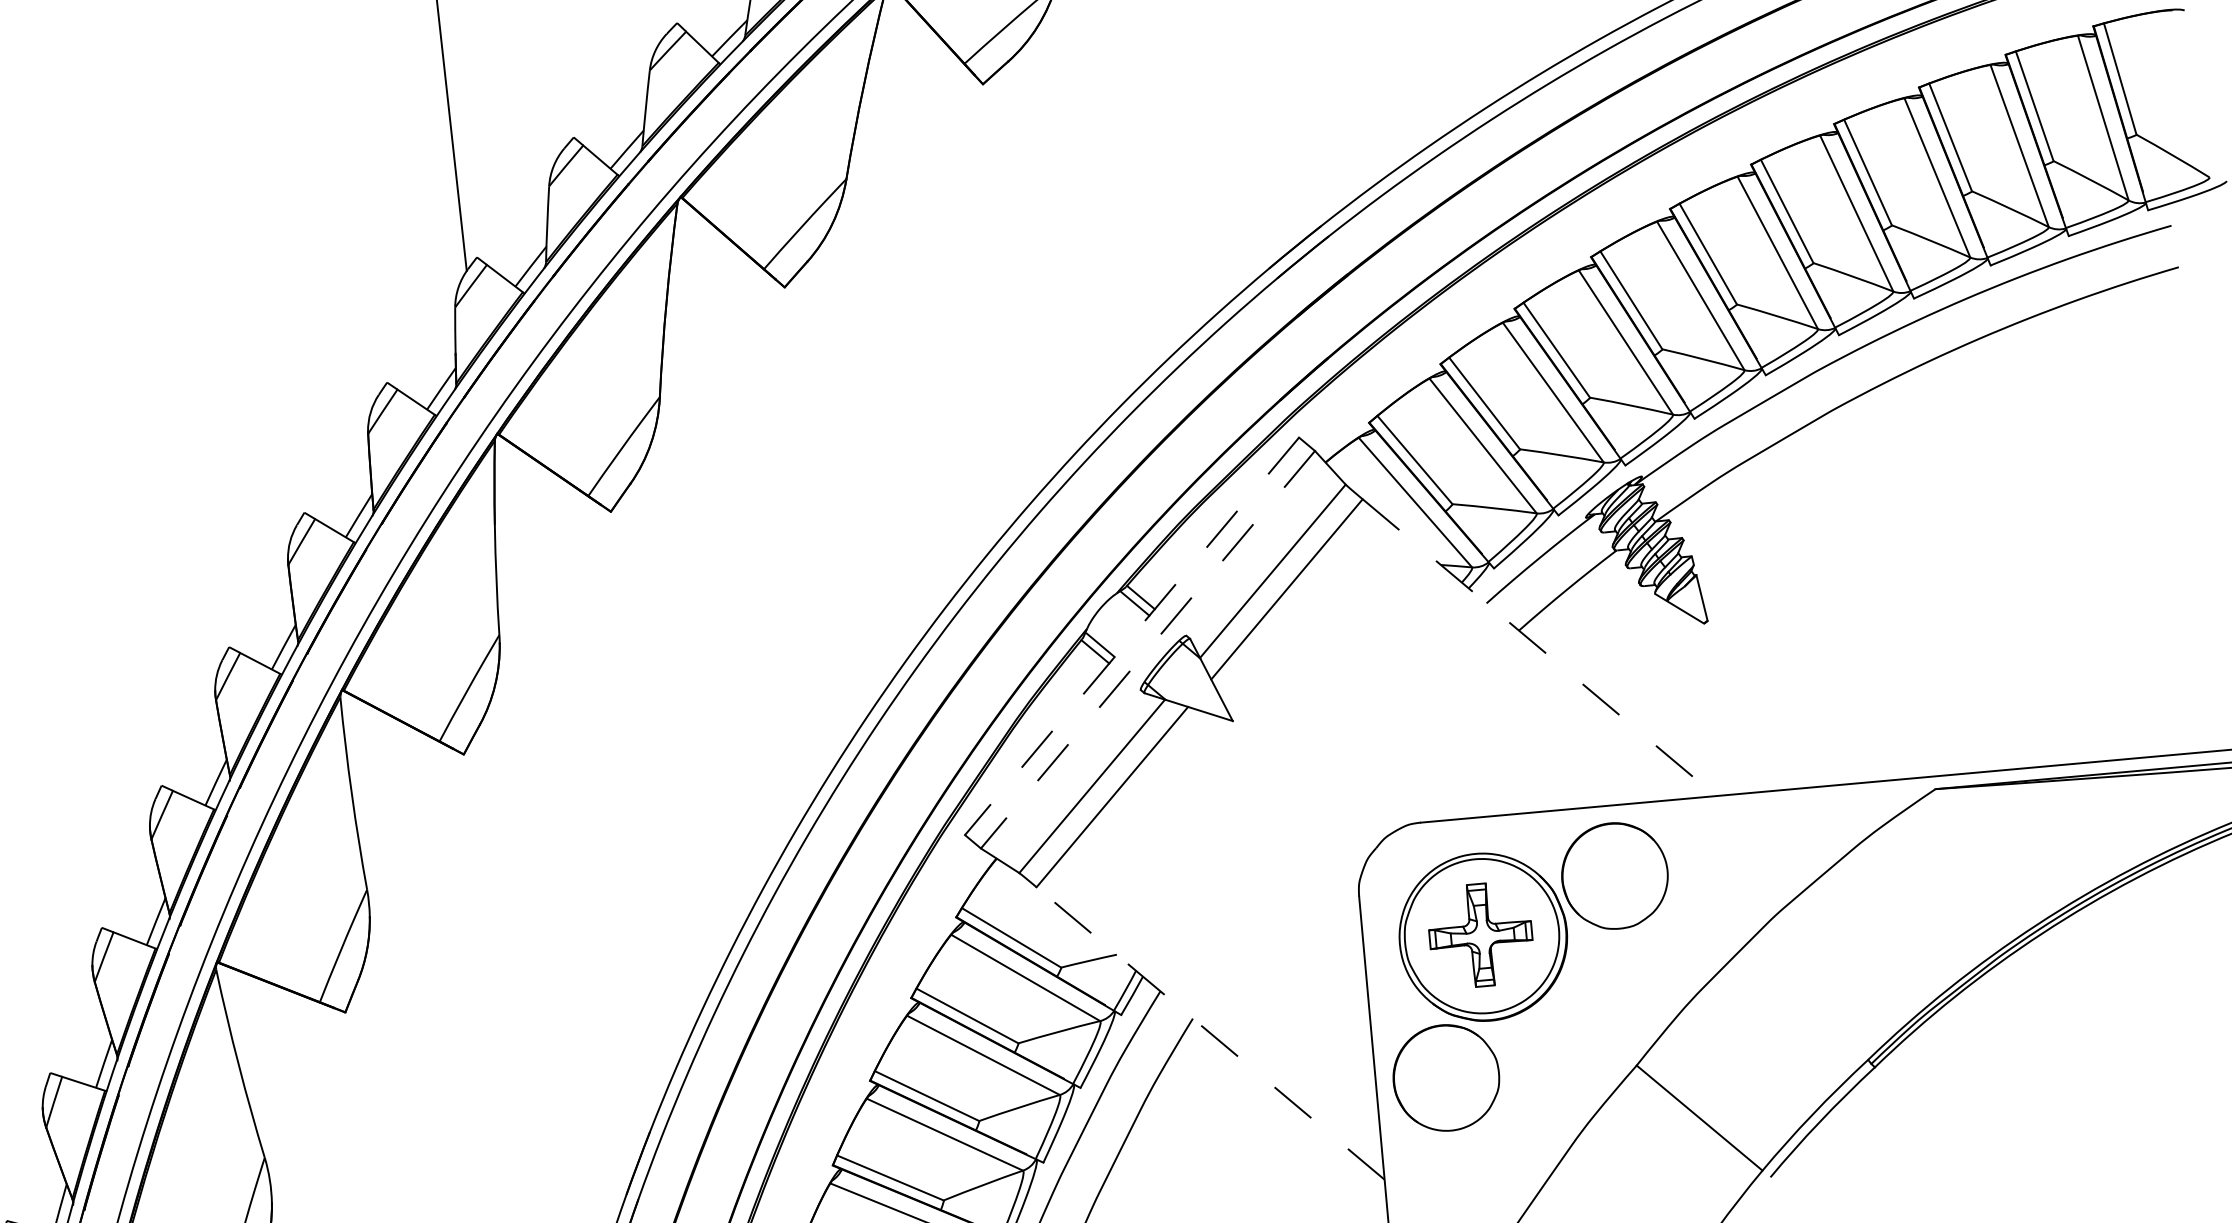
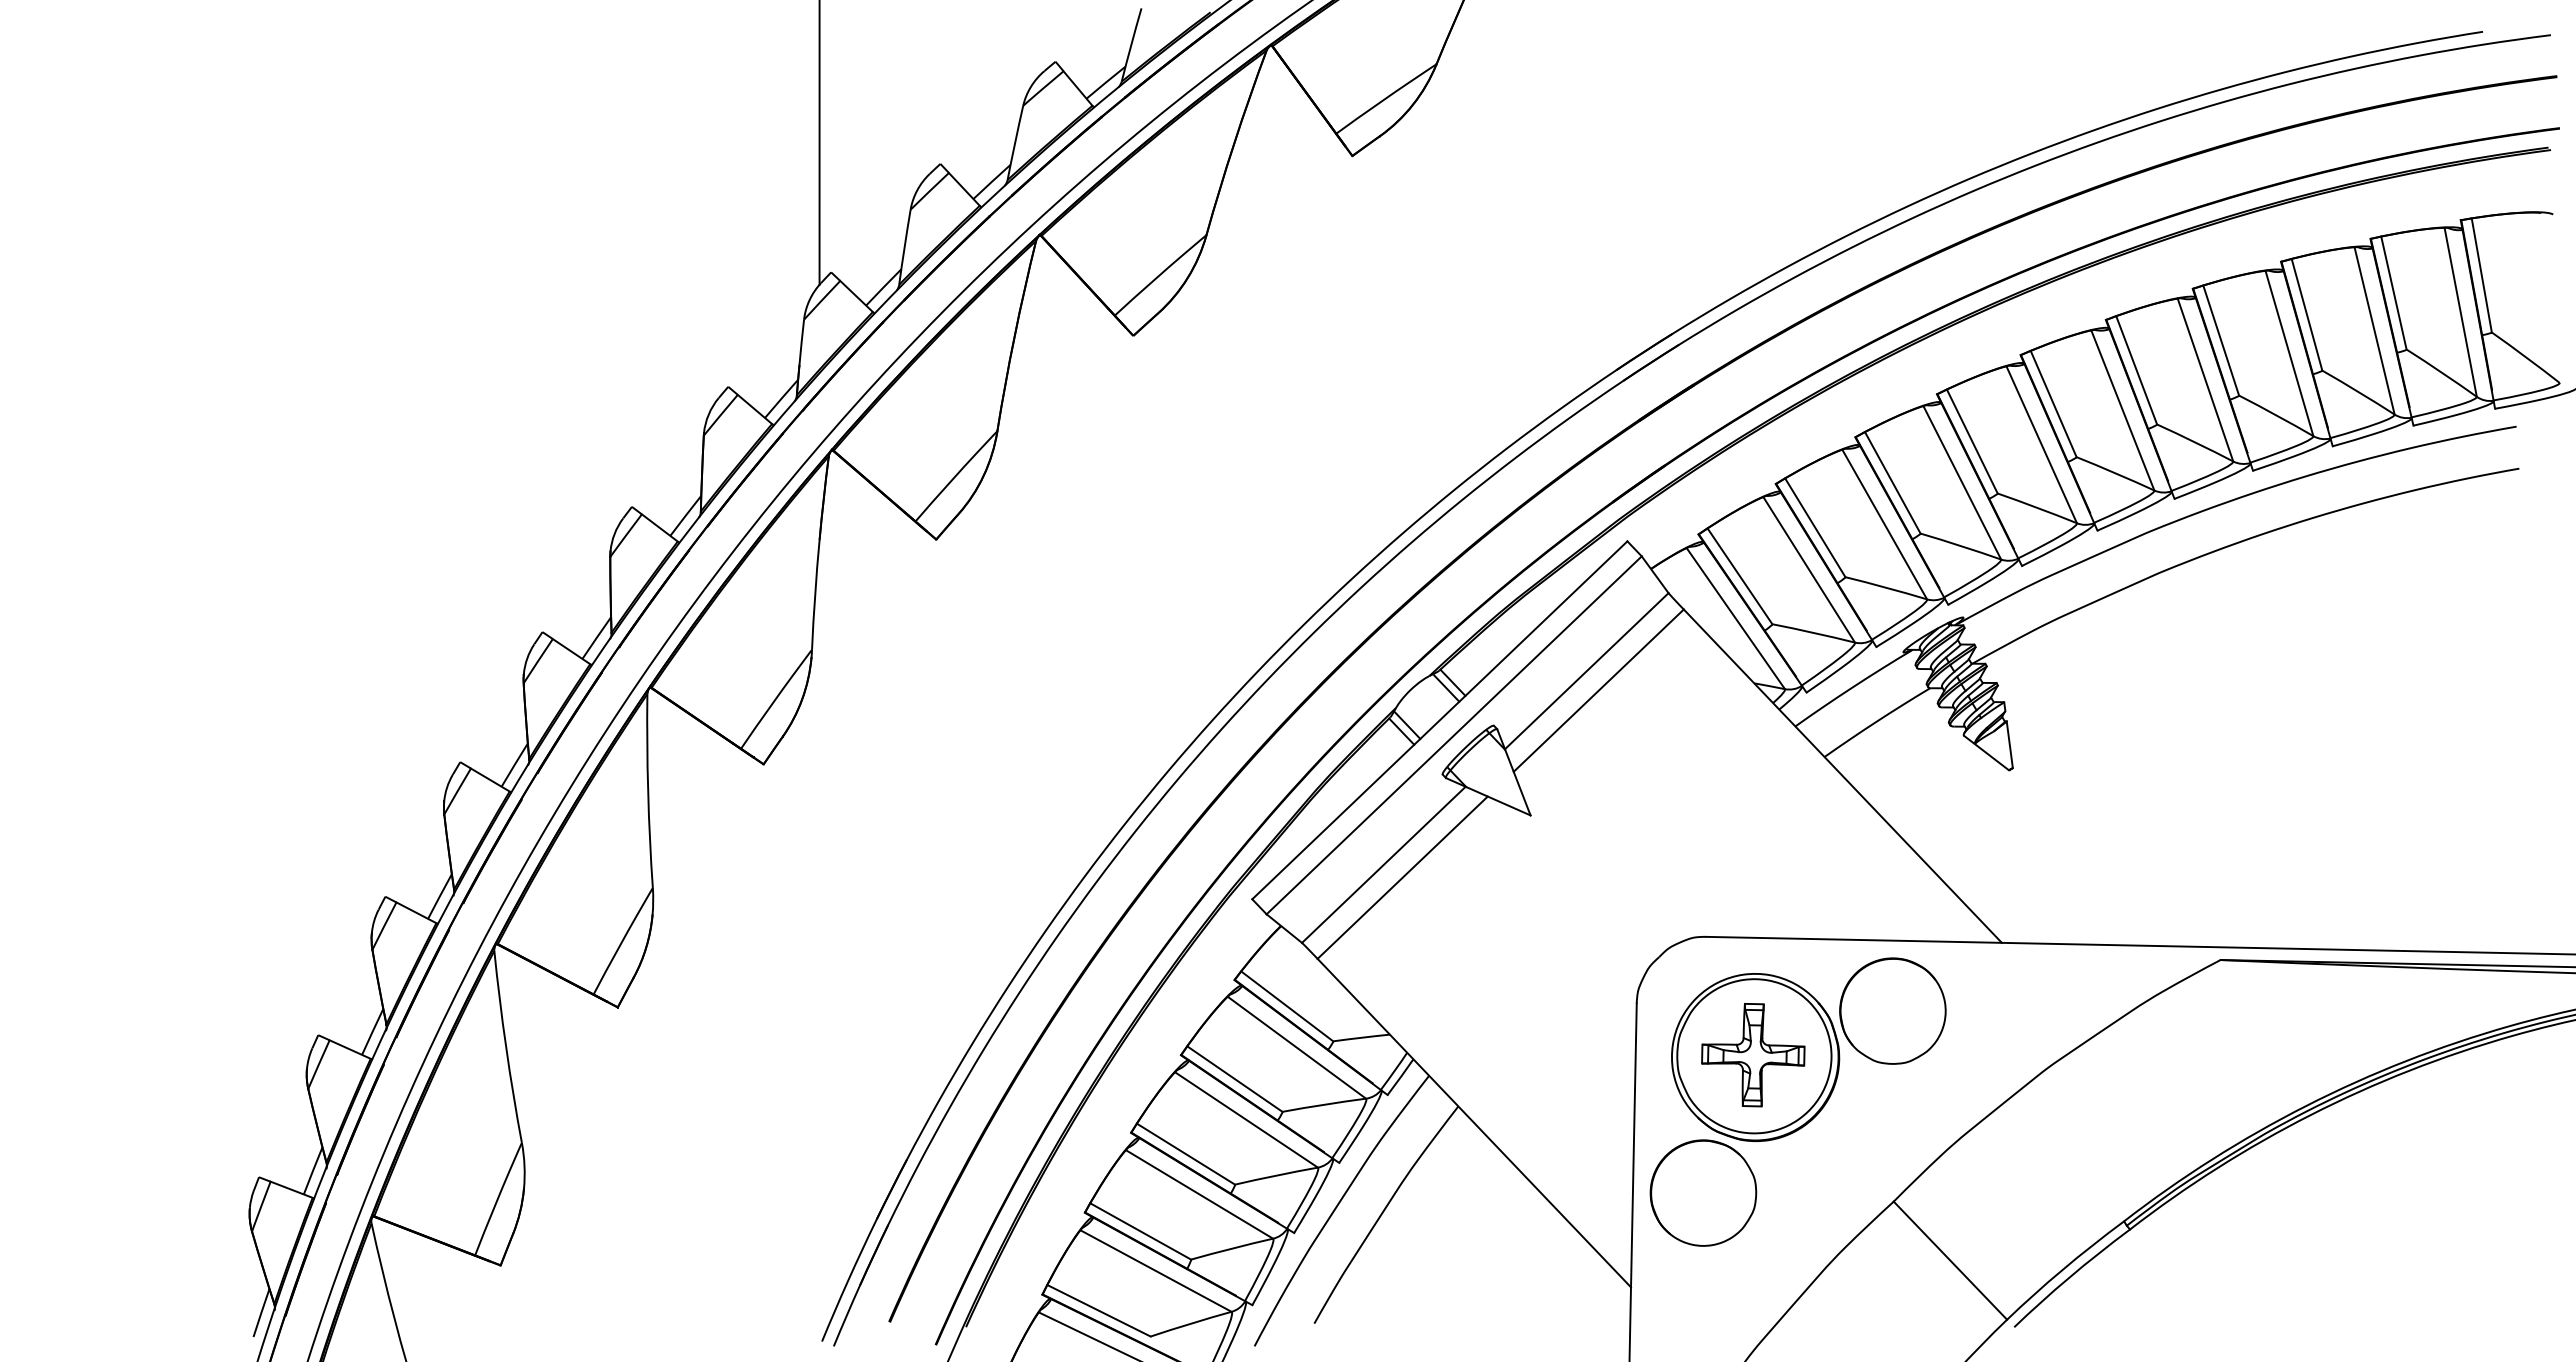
line: (1131, 636) -> (1439, 720), dashed -> solid
line: (1539, 647) -> (1843, 776), dashed -> solid
line: (1147, 649) -> (1453, 735), dashed -> solid
line: (1210, 1033) -> (1474, 1123), dashed -> solid

